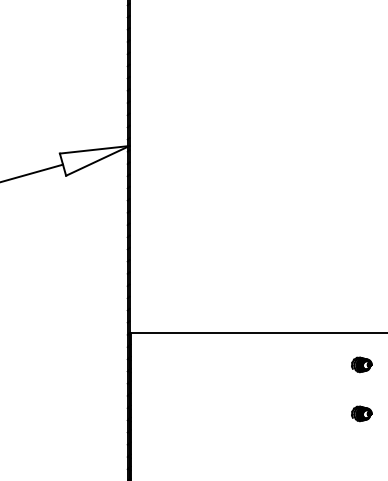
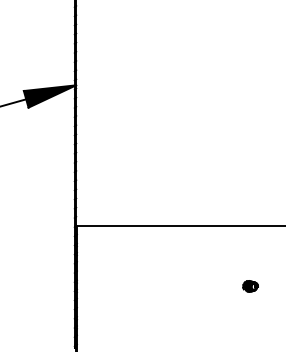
fill: (94, 160) -> (49, 96), added
part: (361, 364) -> (250, 249), removed

